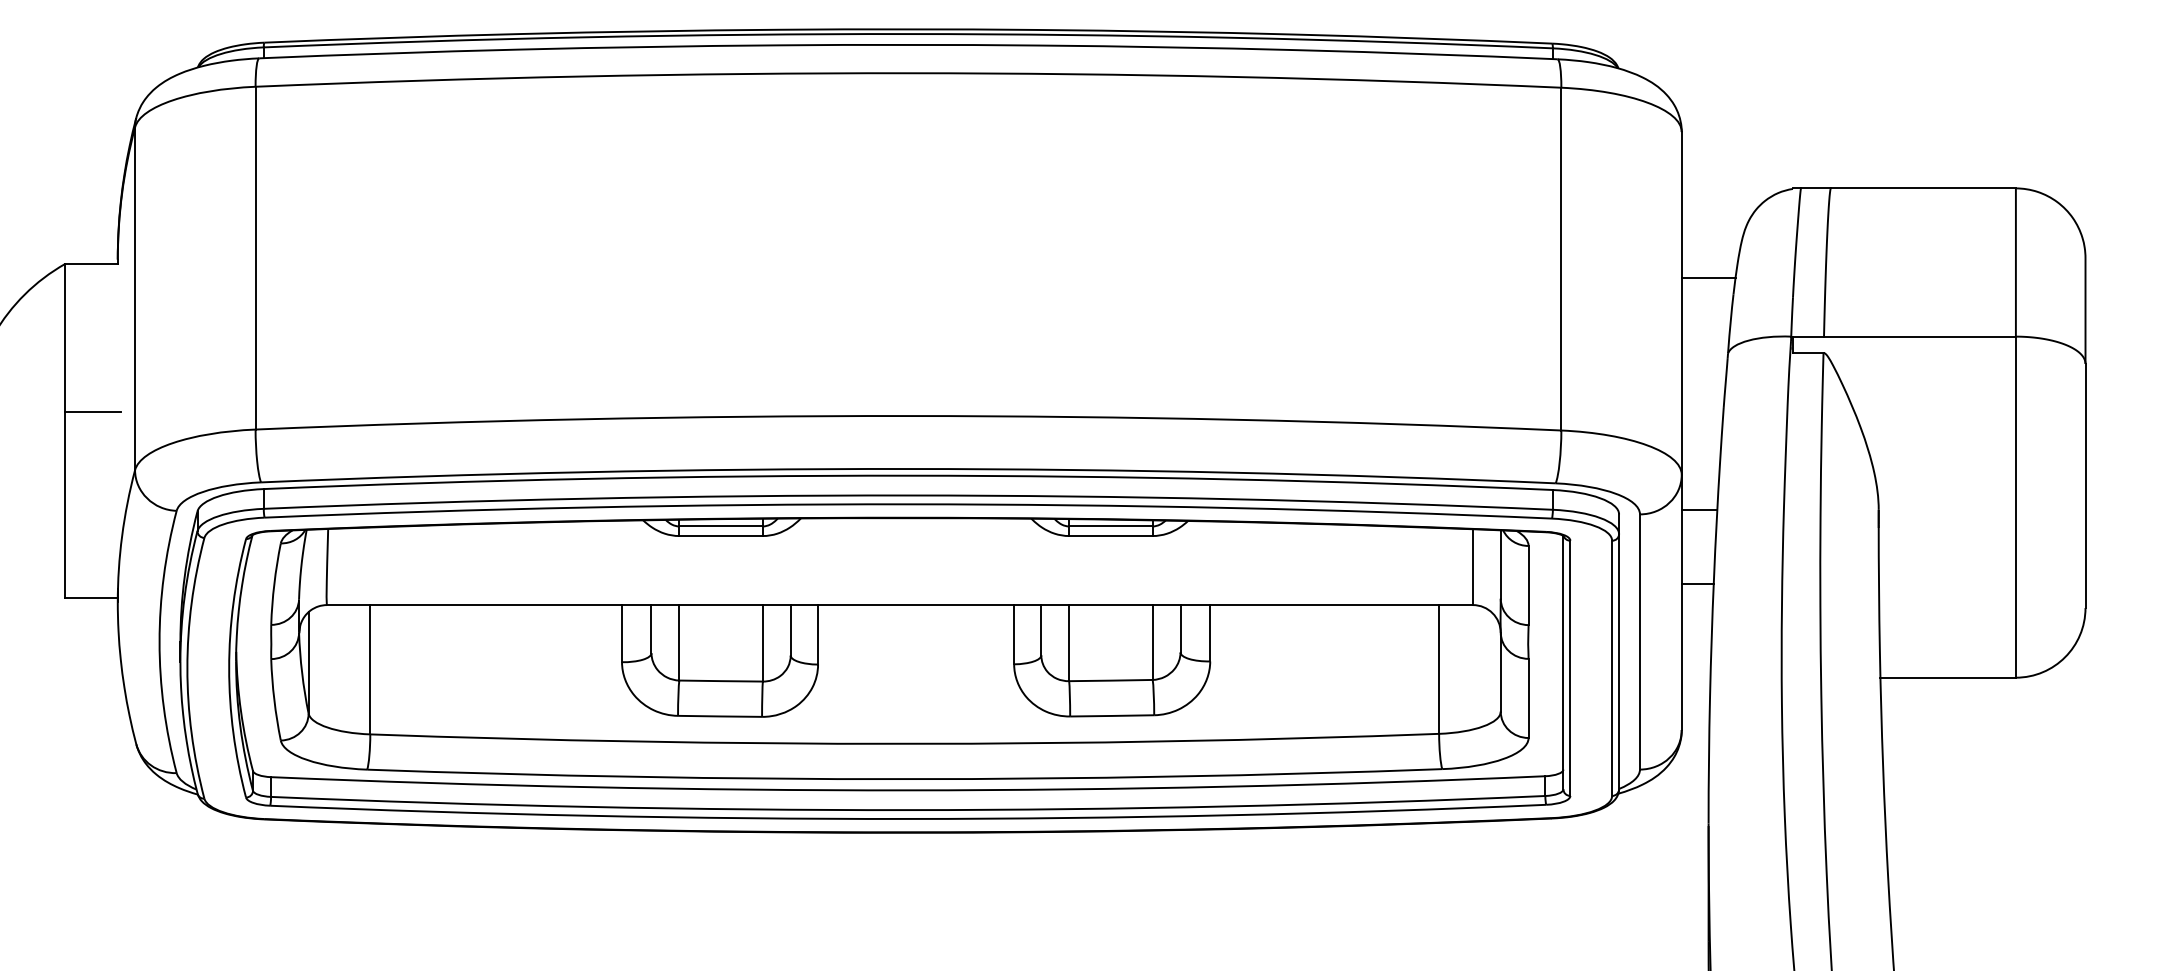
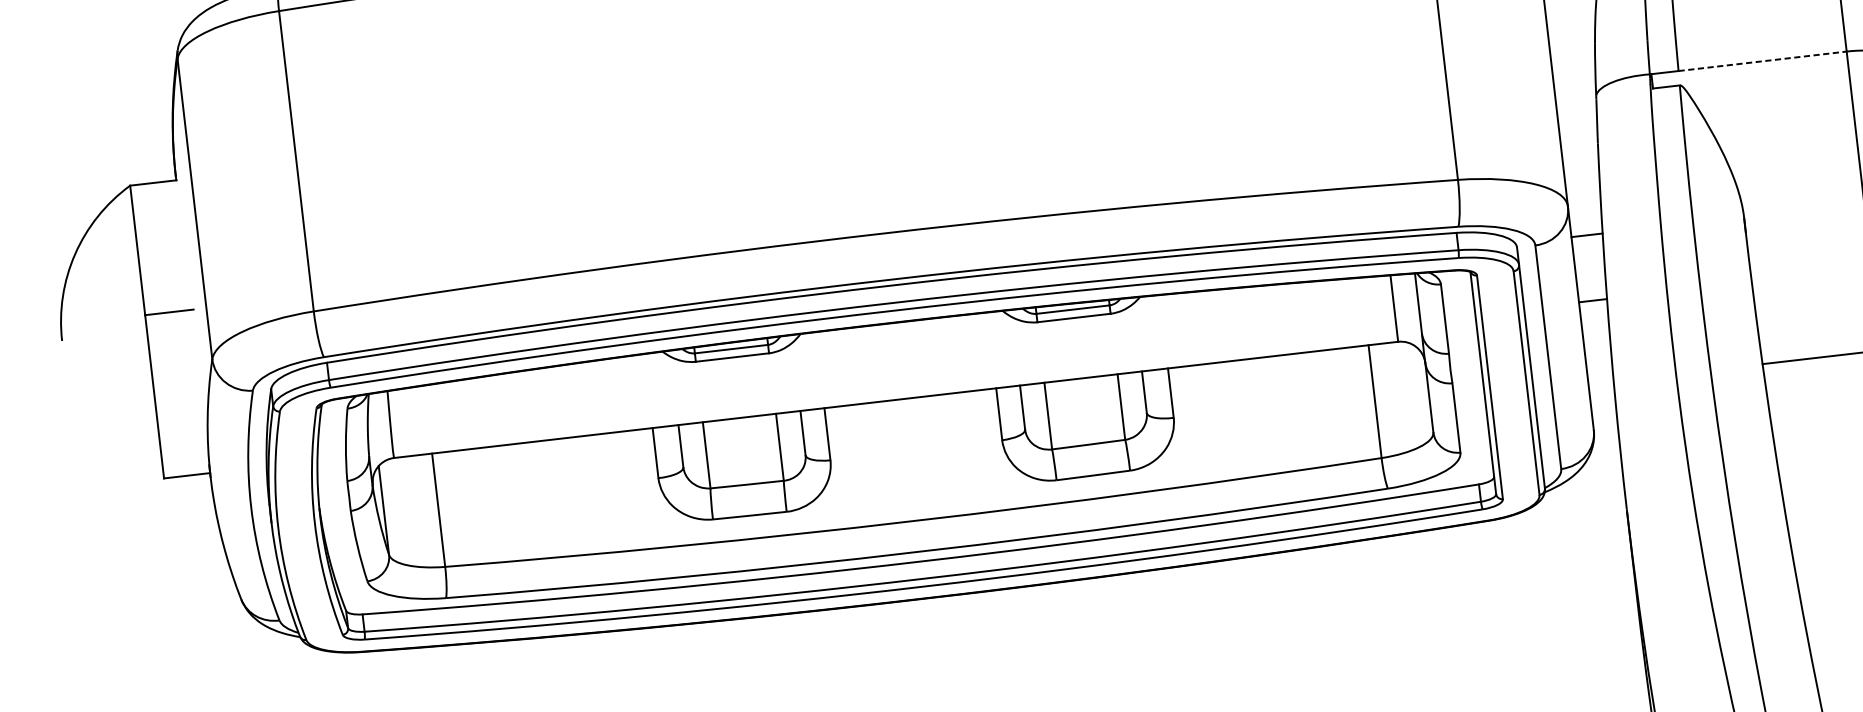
line: (1708, 277) -> (1571, 30), removed
line: (1919, 336) -> (1762, 61), solid -> dashed

